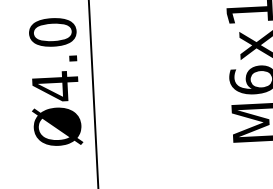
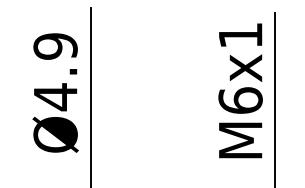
text: (52, 32) -> (55, 46), Ø4.0 -> Ø4.9

